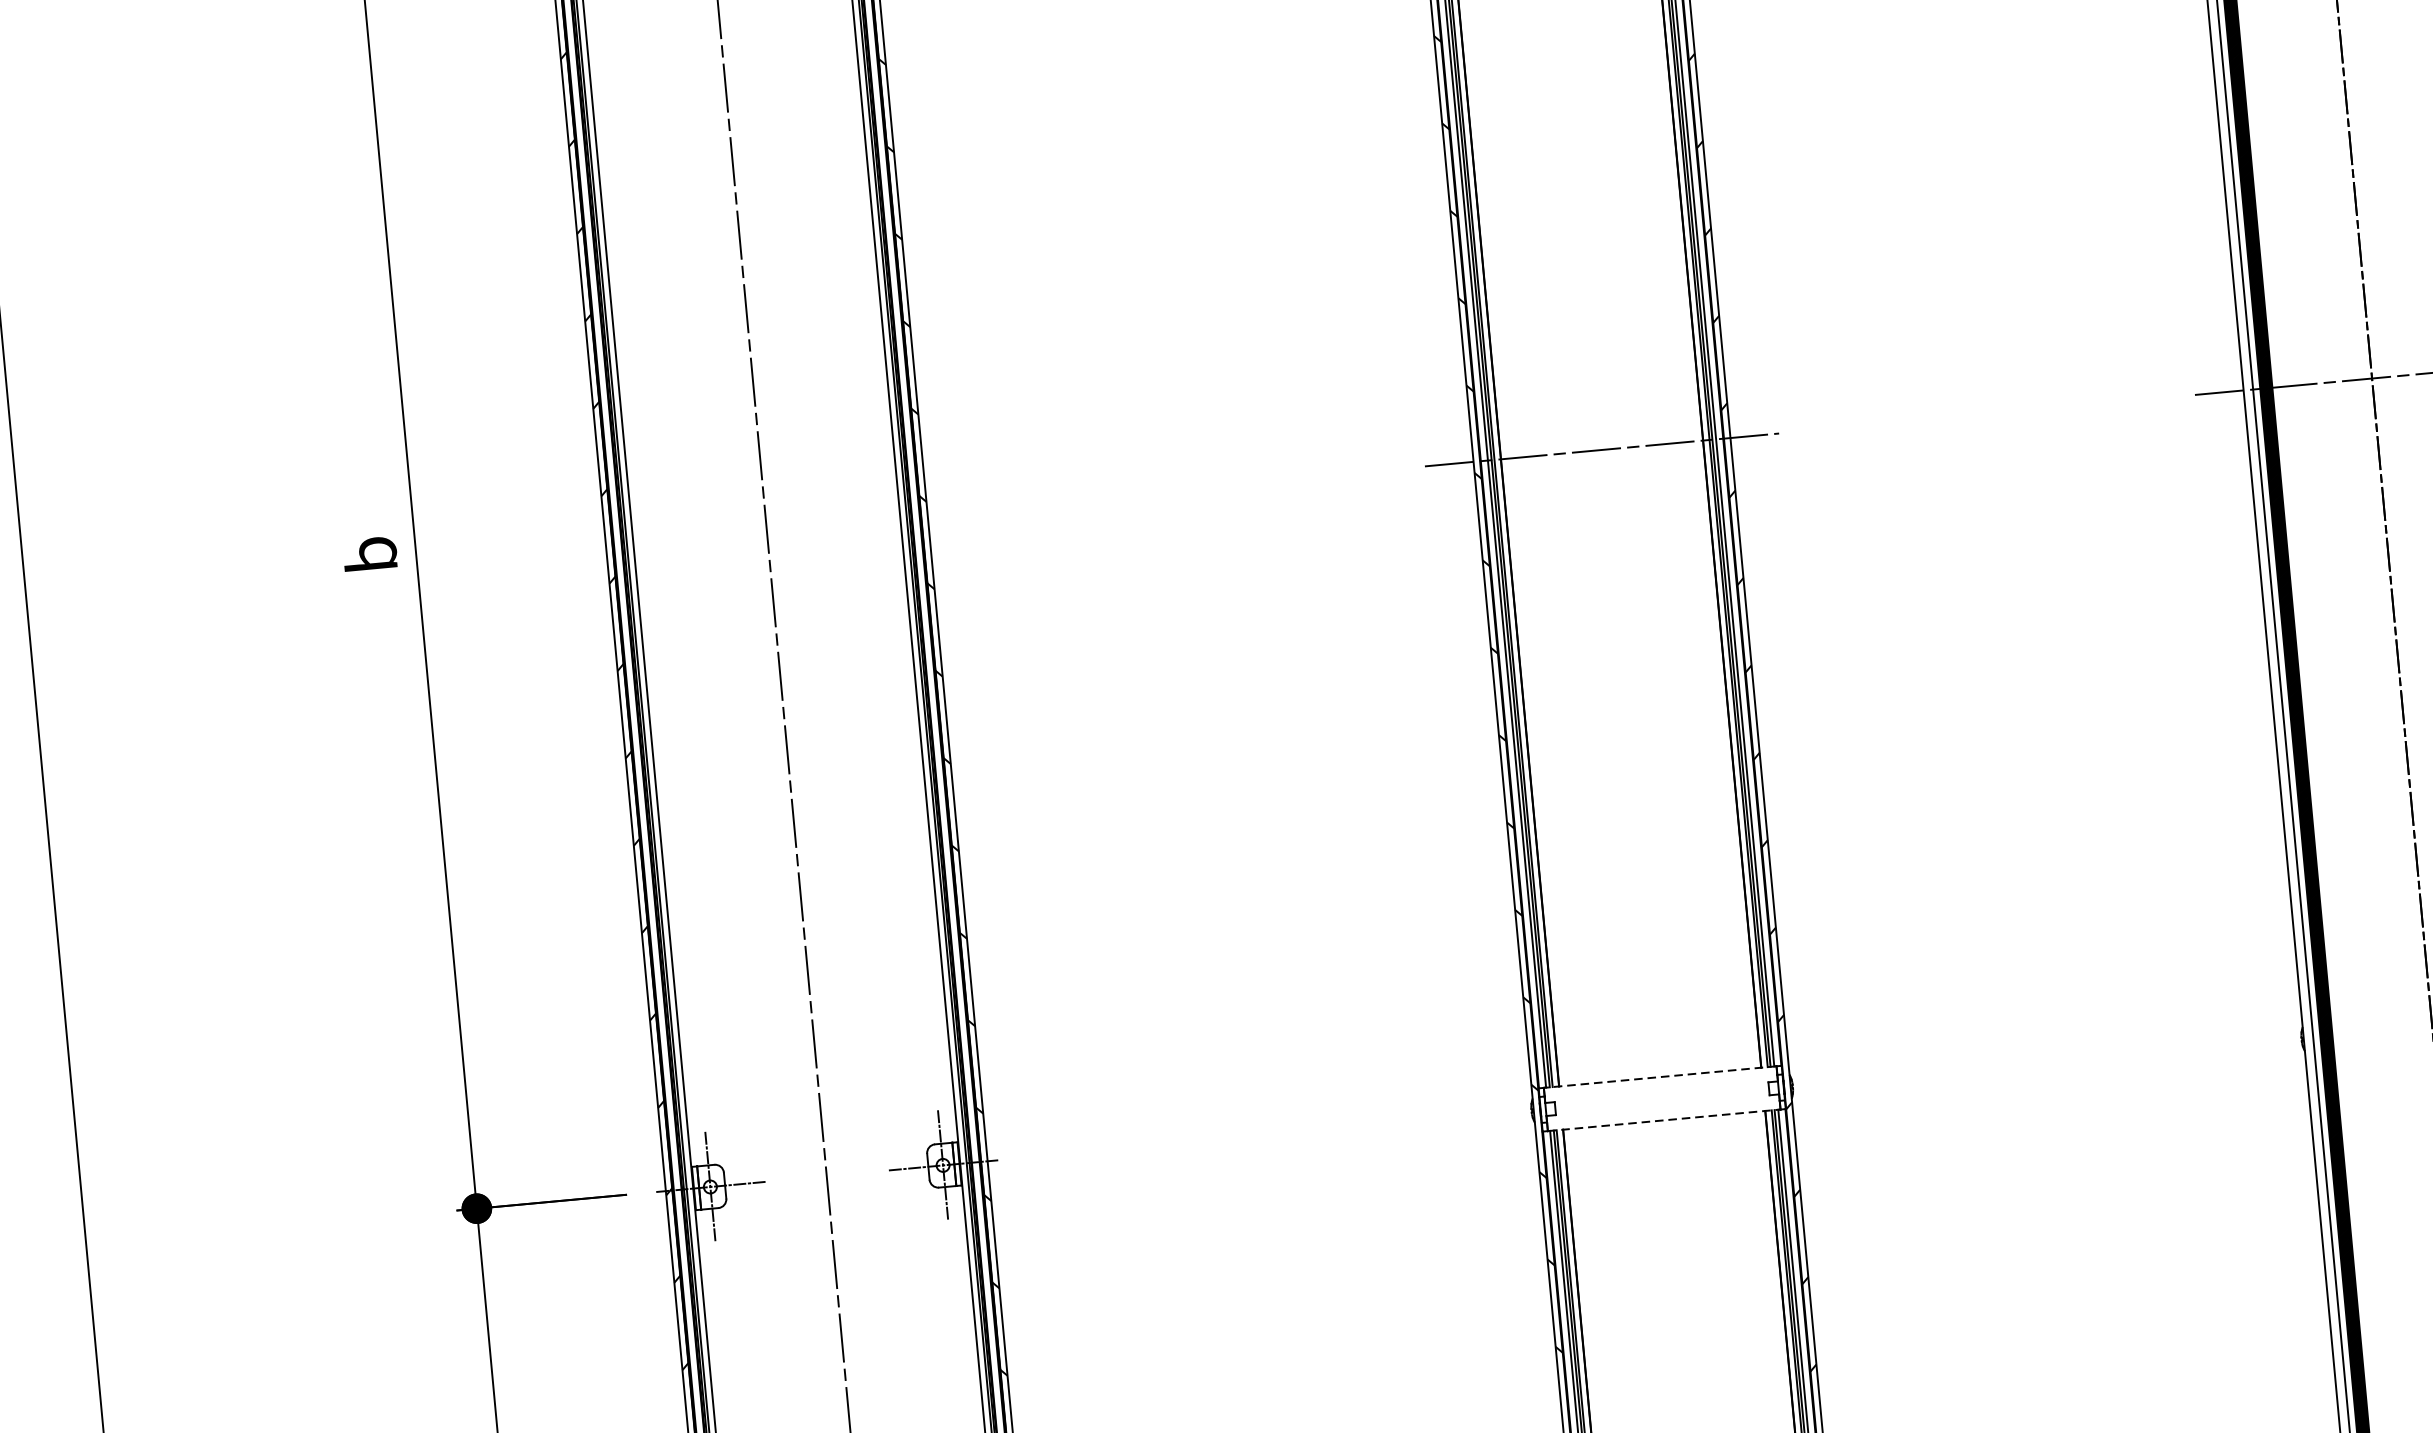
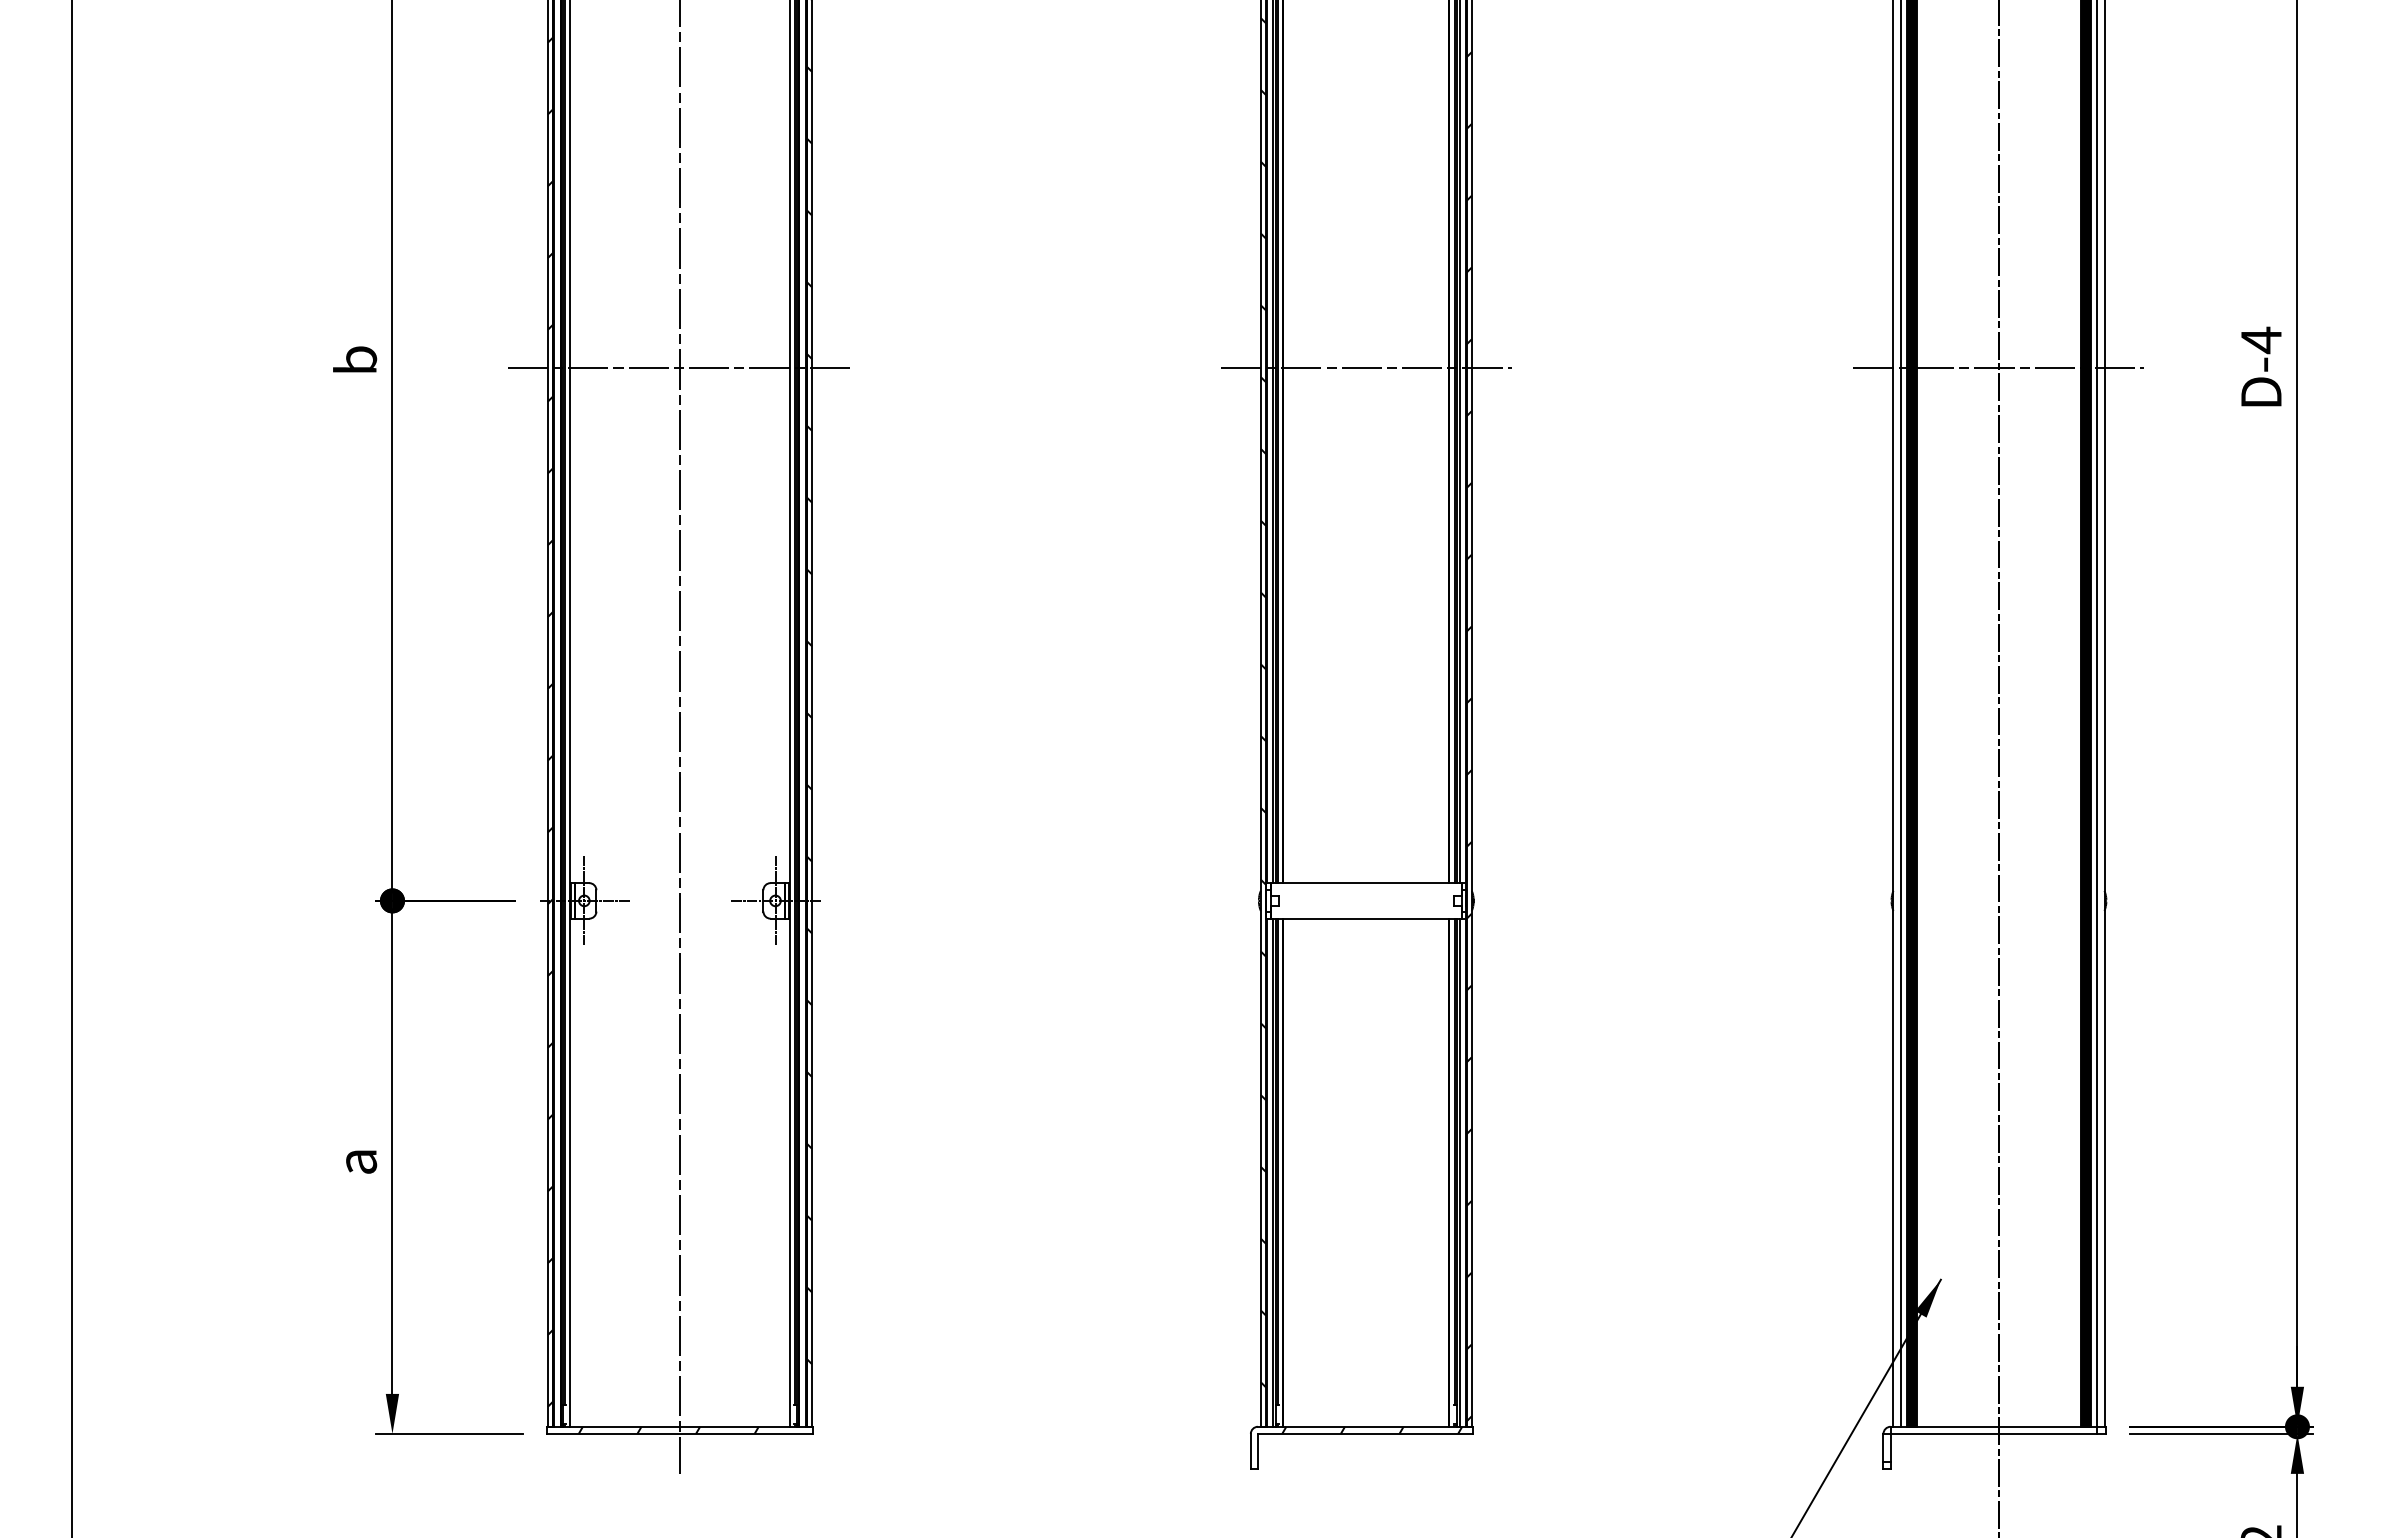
line: (766, 527) -> (679, 367), added
line: (1660, 1077) -> (1366, 883), dashed -> solid
line: (1664, 1120) -> (1366, 918), dashed -> solid

